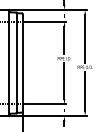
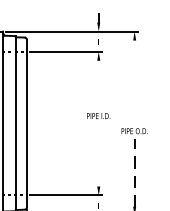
line: (85, 39) -> (135, 82), removed
line: (64, 40) -> (98, 84), removed
line: (64, 81) -> (98, 155), removed
line: (85, 91) -> (135, 173), solid -> dashed

